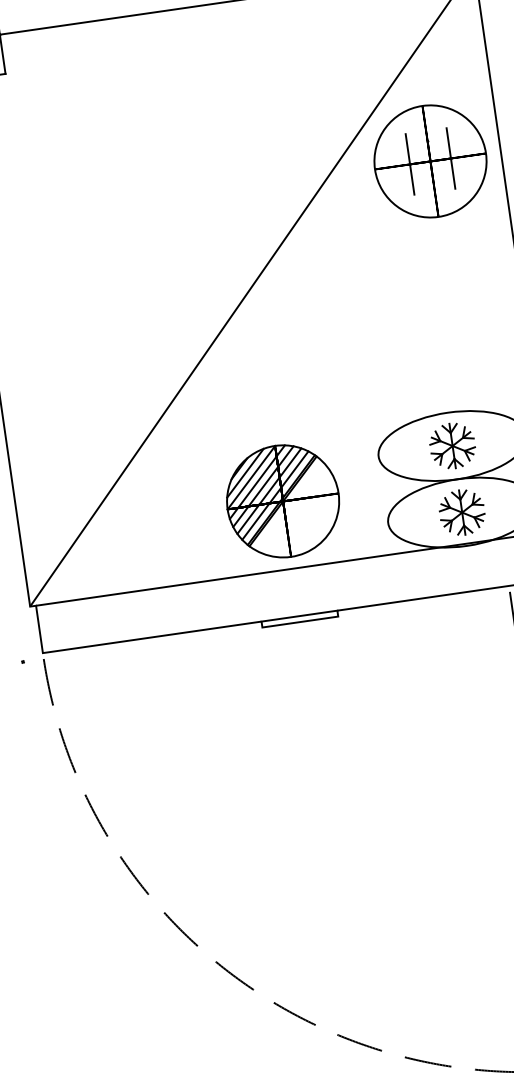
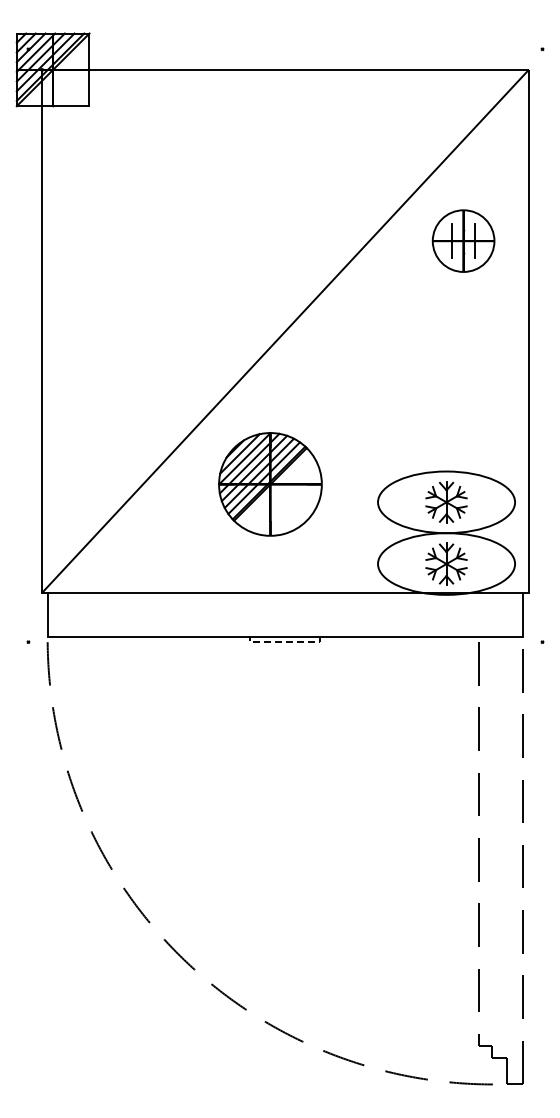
part: (430, 160) -> (463, 240), size x0.6
part: (283, 501) -> (270, 484), moved
line: (299, 622) -> (284, 642), solid -> dashed

